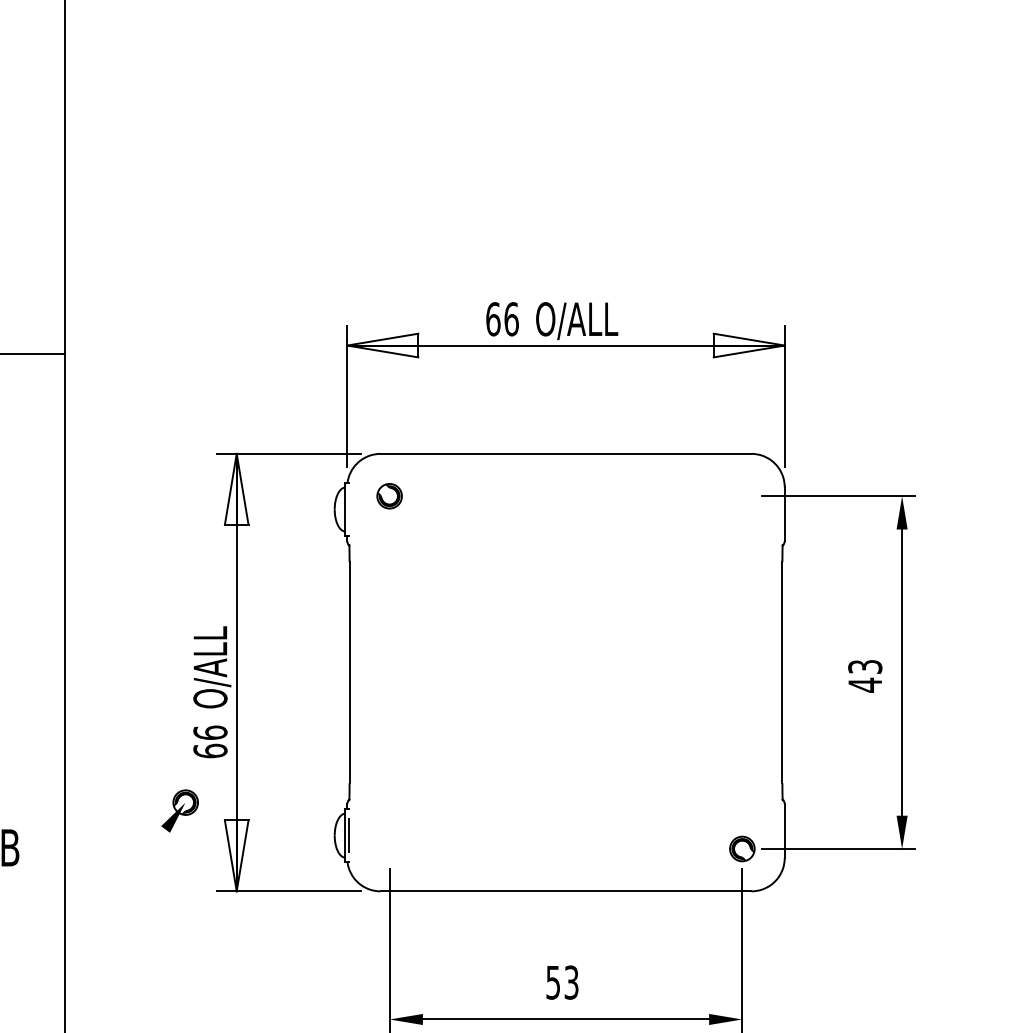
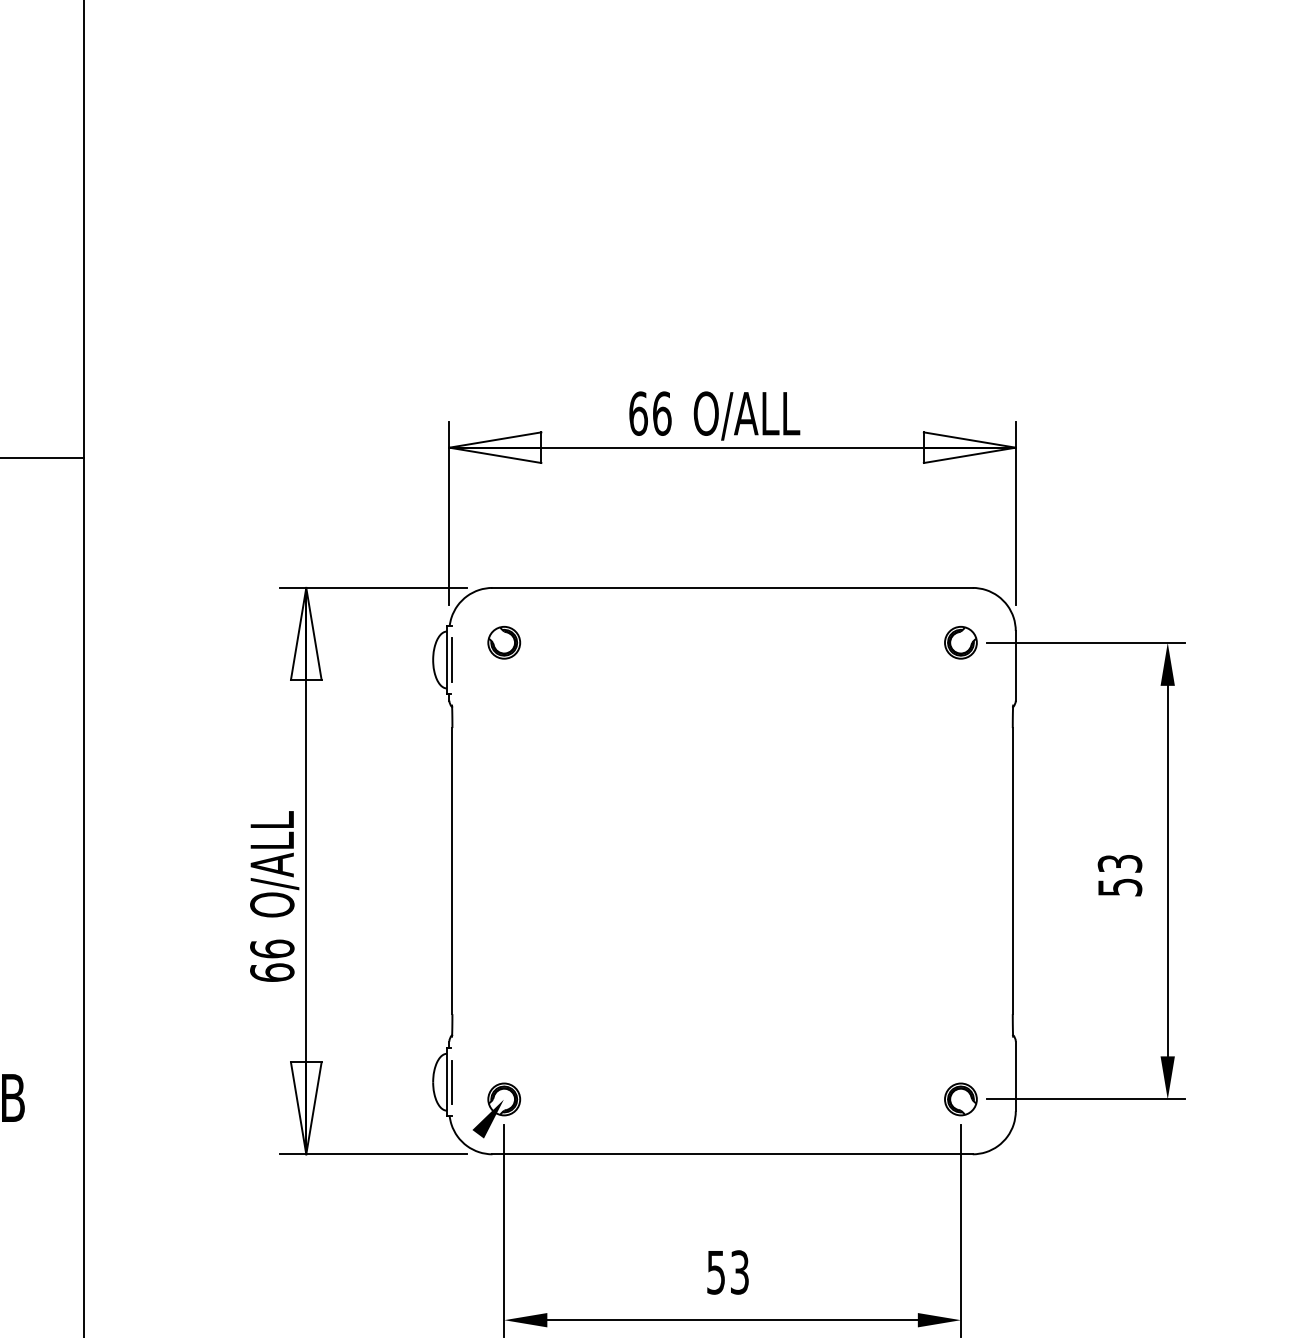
part: (742, 496) -> (960, 642), added
line: (349, 509) -> (452, 659), added
text: (865, 685) -> (1120, 887), 43 -> 53
part: (179, 811) -> (496, 1110), moved

